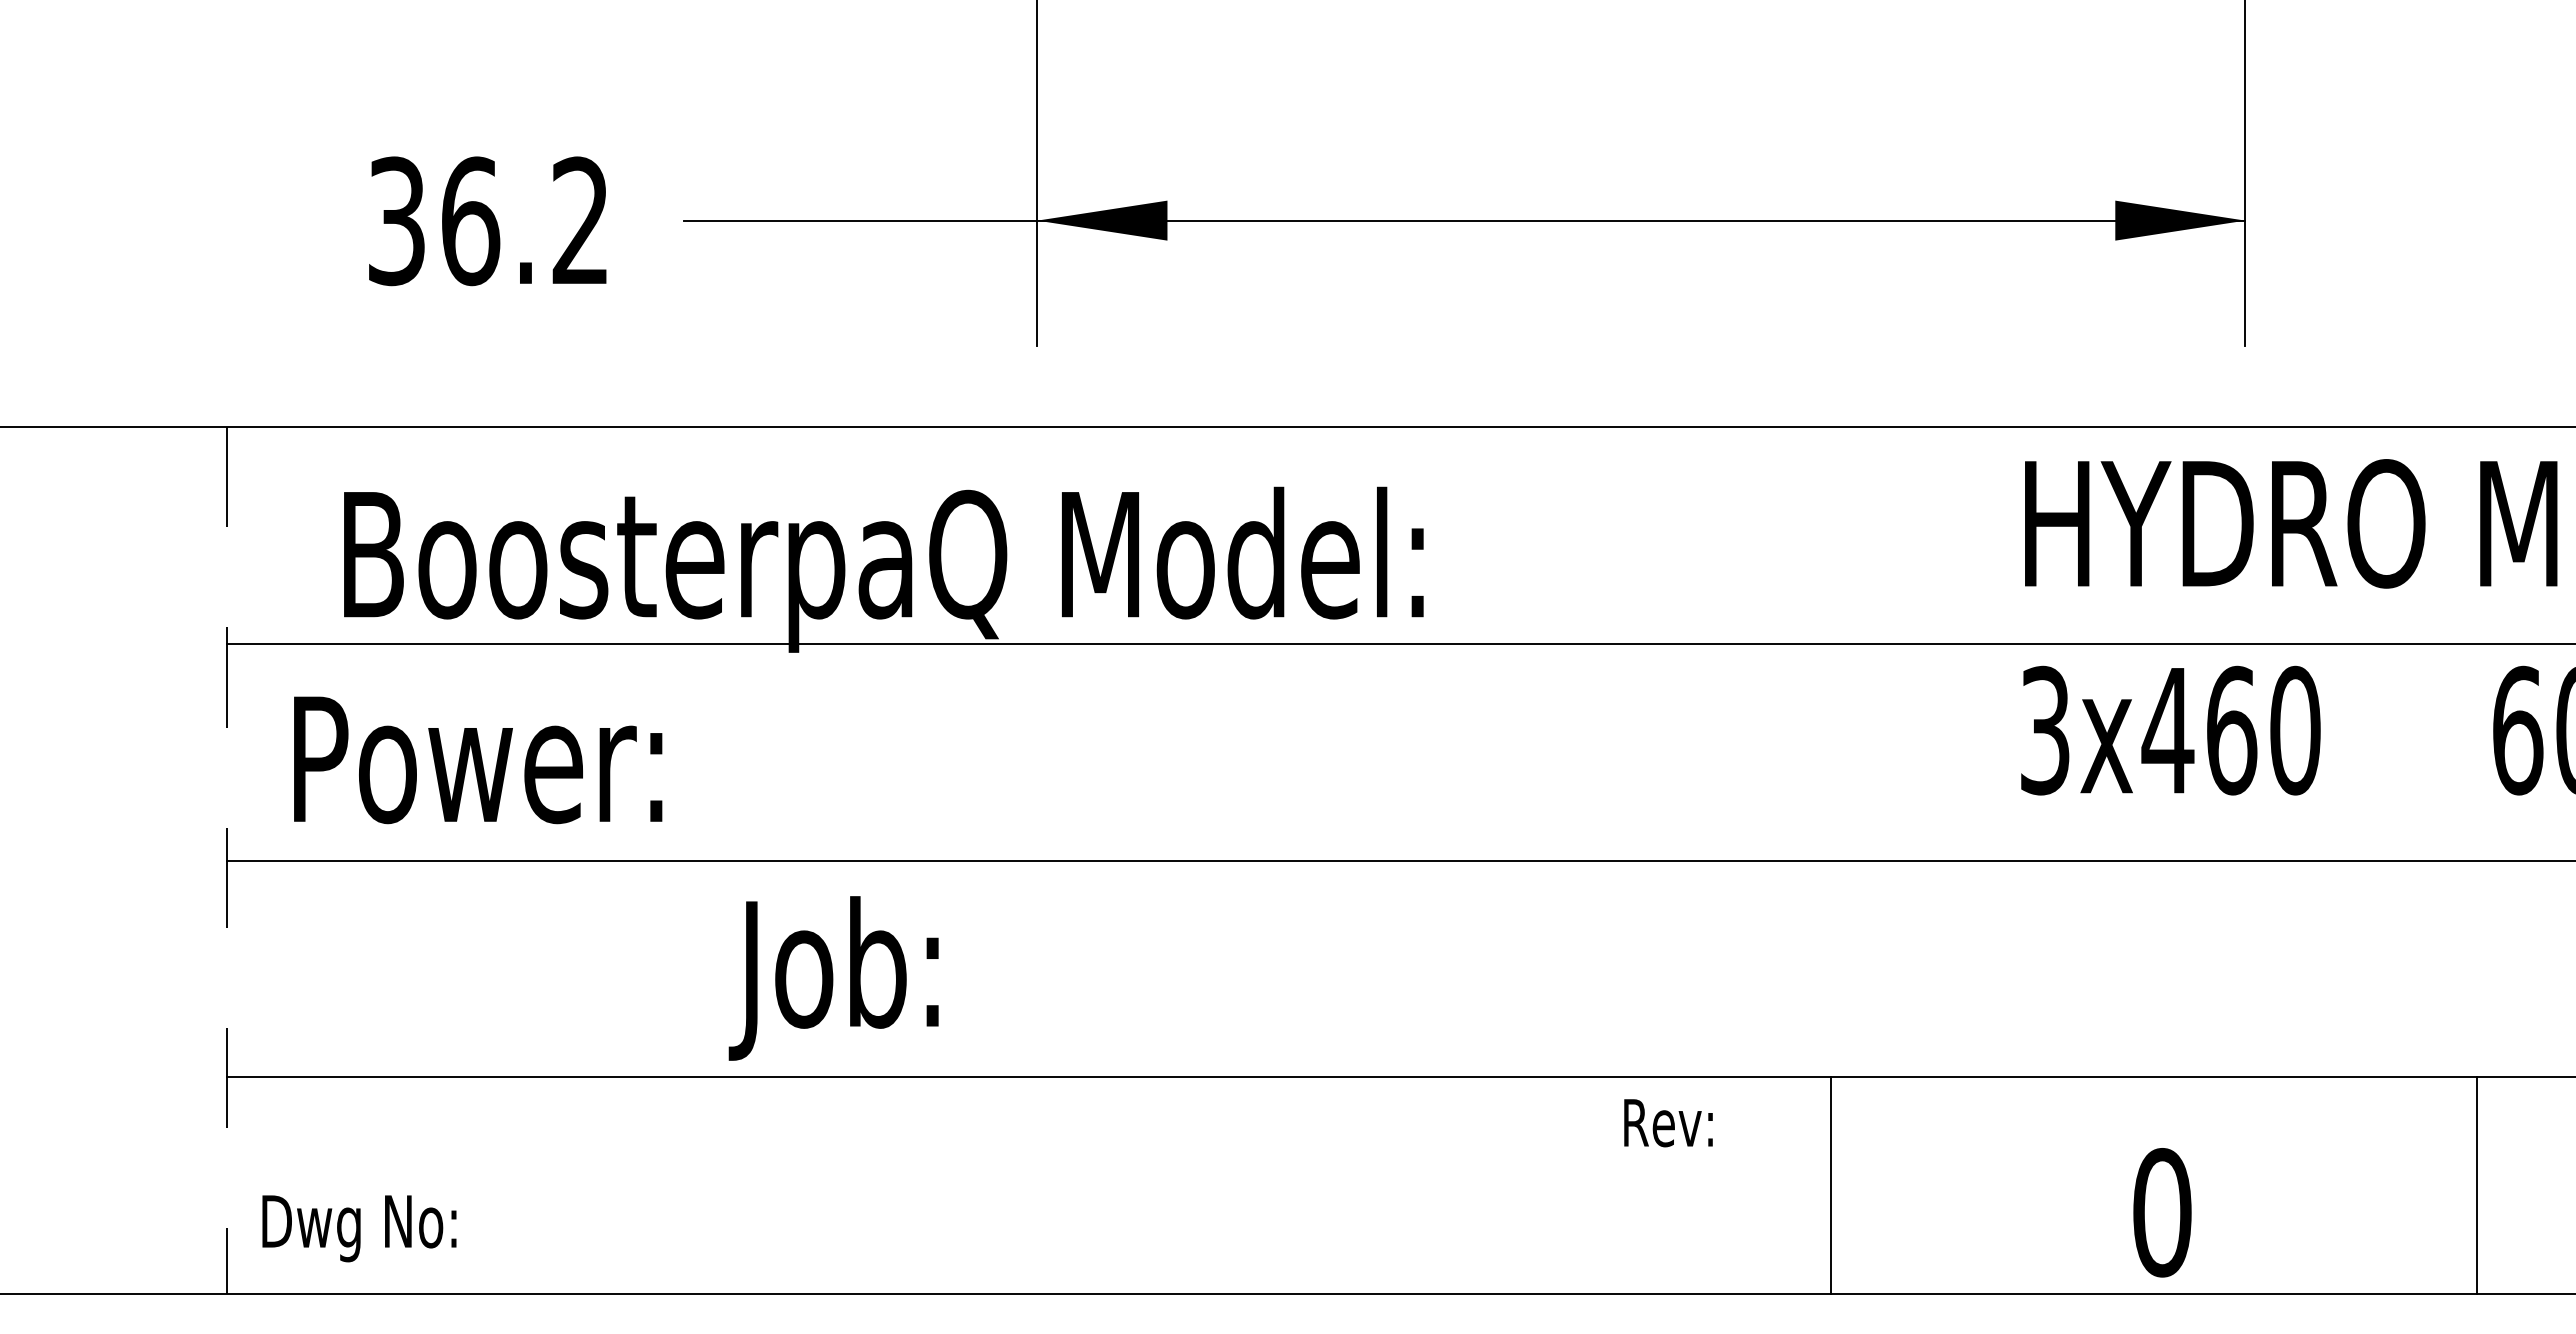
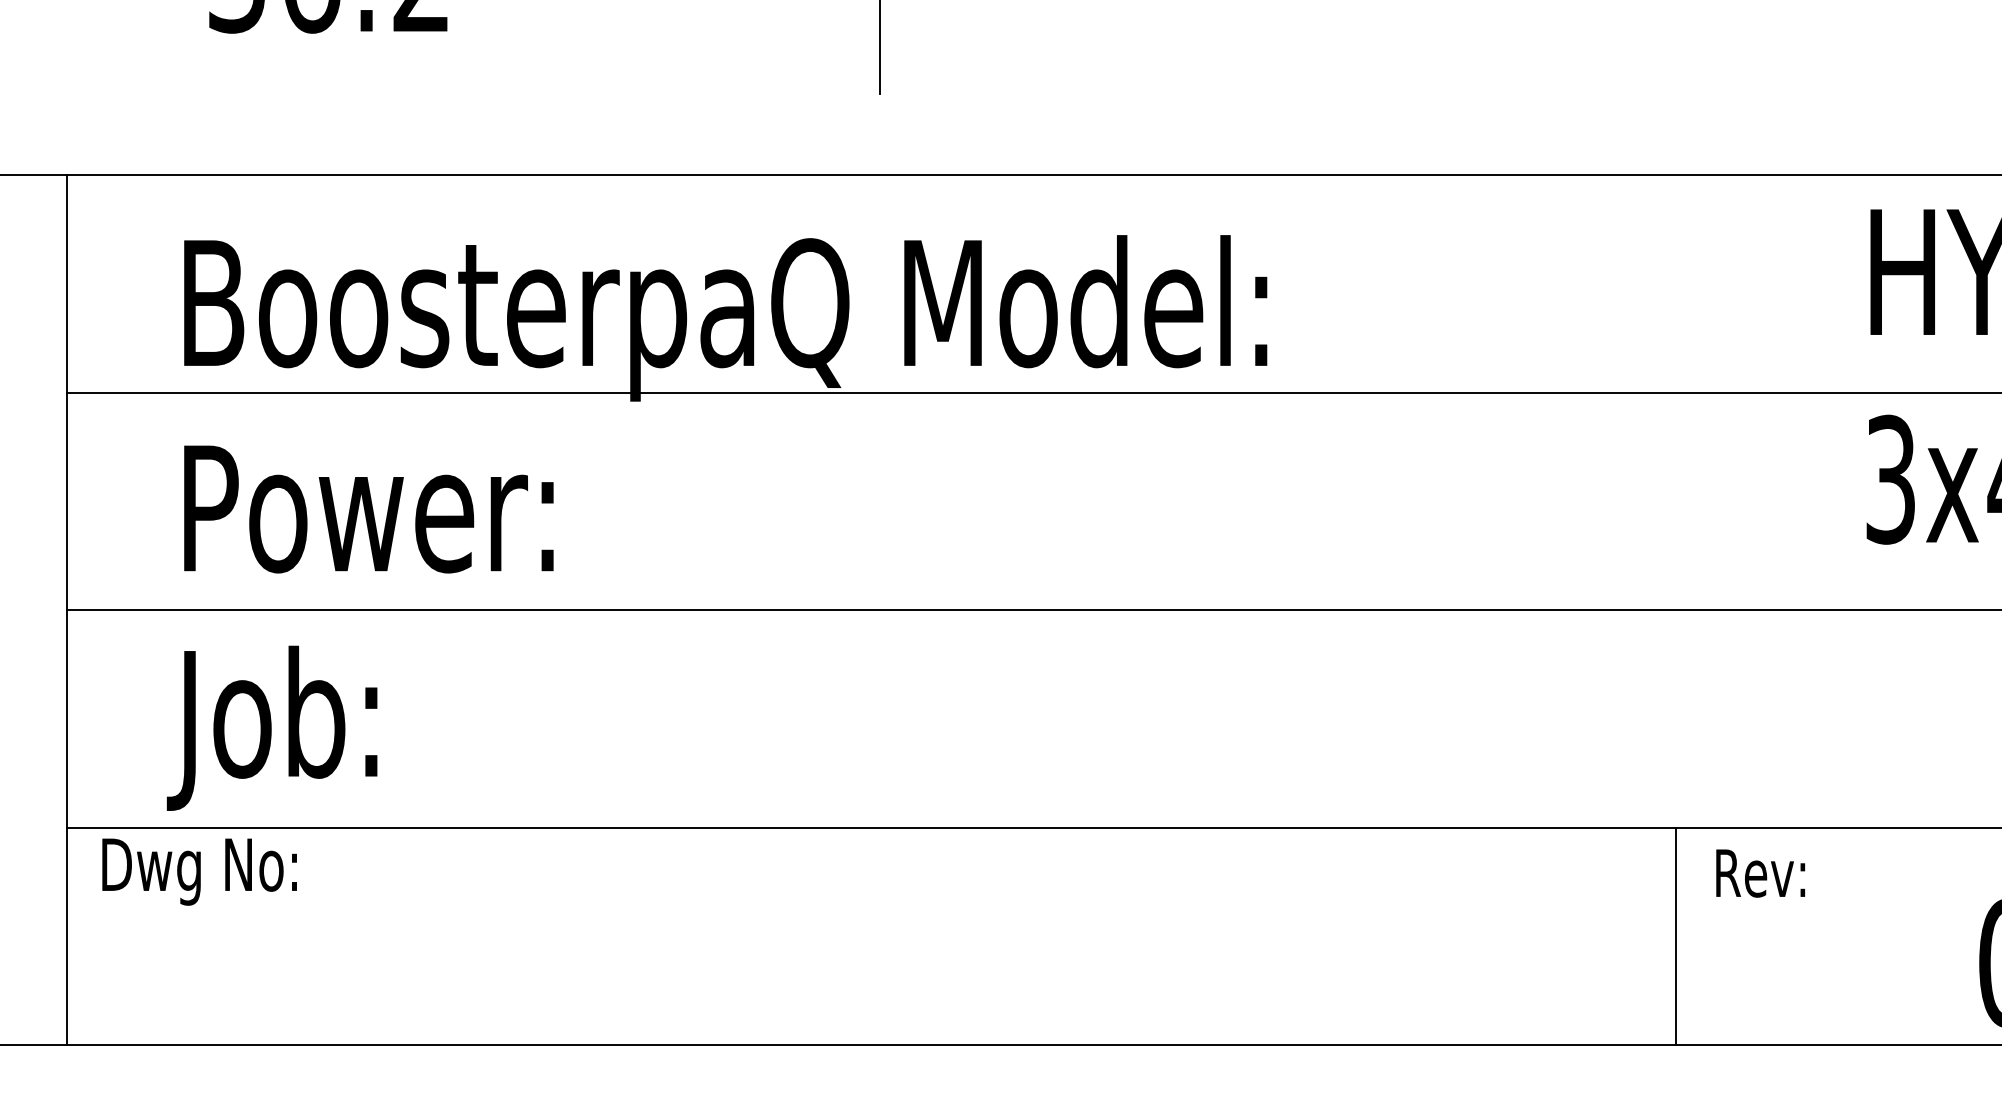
text: (478, 760) -> (369, 509), moved
line: (227, 861) -> (67, 610), dashed -> solid
text: (833, 978) -> (271, 728), moved
text: (1668, 1123) -> (1760, 873), moved
text: (359, 1228) -> (199, 871), moved

